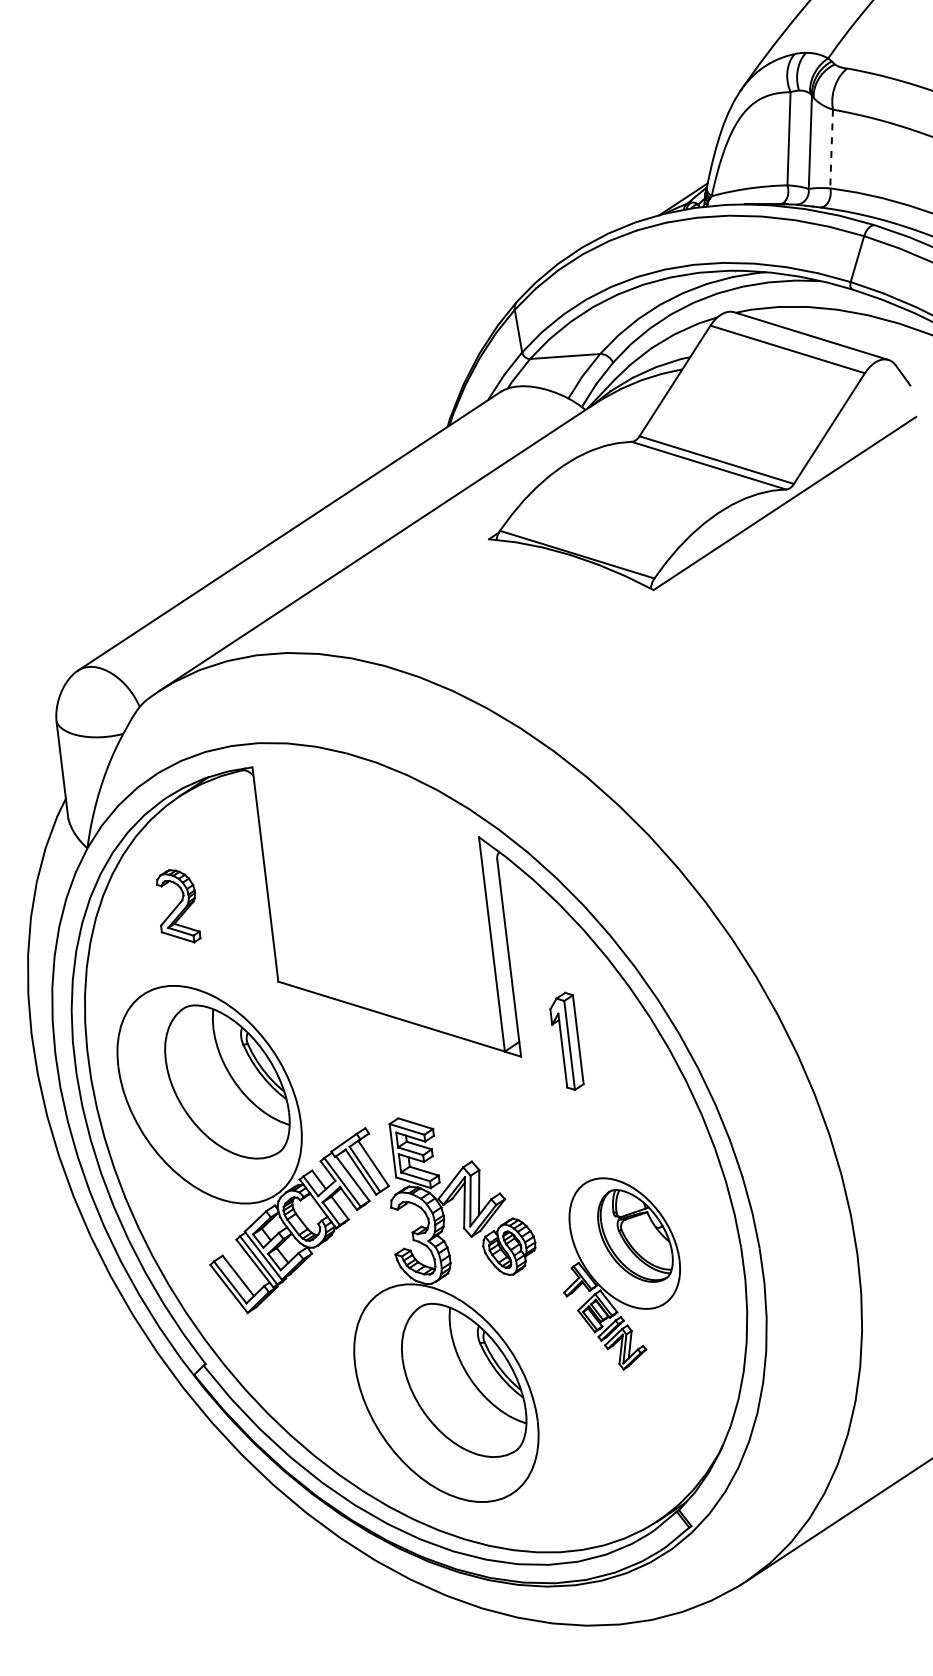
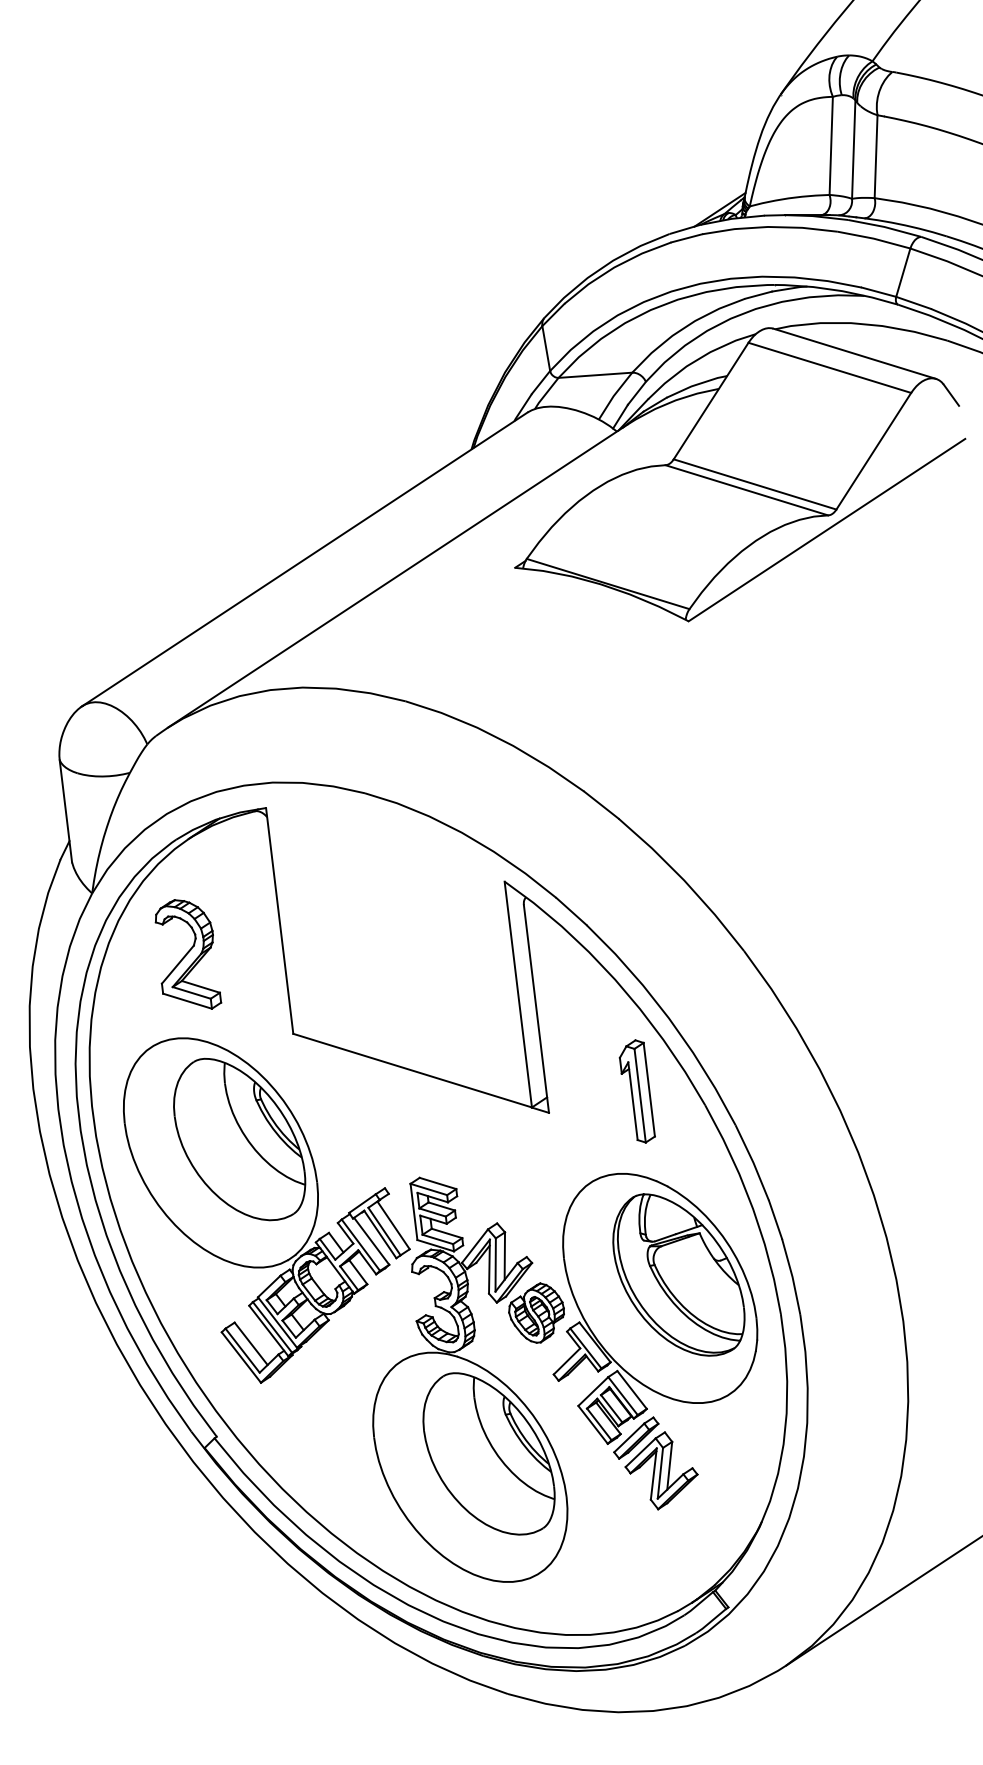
line: (831, 149) -> (875, 157), dashed -> solid
part: (178, 905) -> (188, 953), size x1.43
part: (566, 1040) -> (636, 1090), moved
part: (621, 1273) -> (654, 1341), size x1.67

